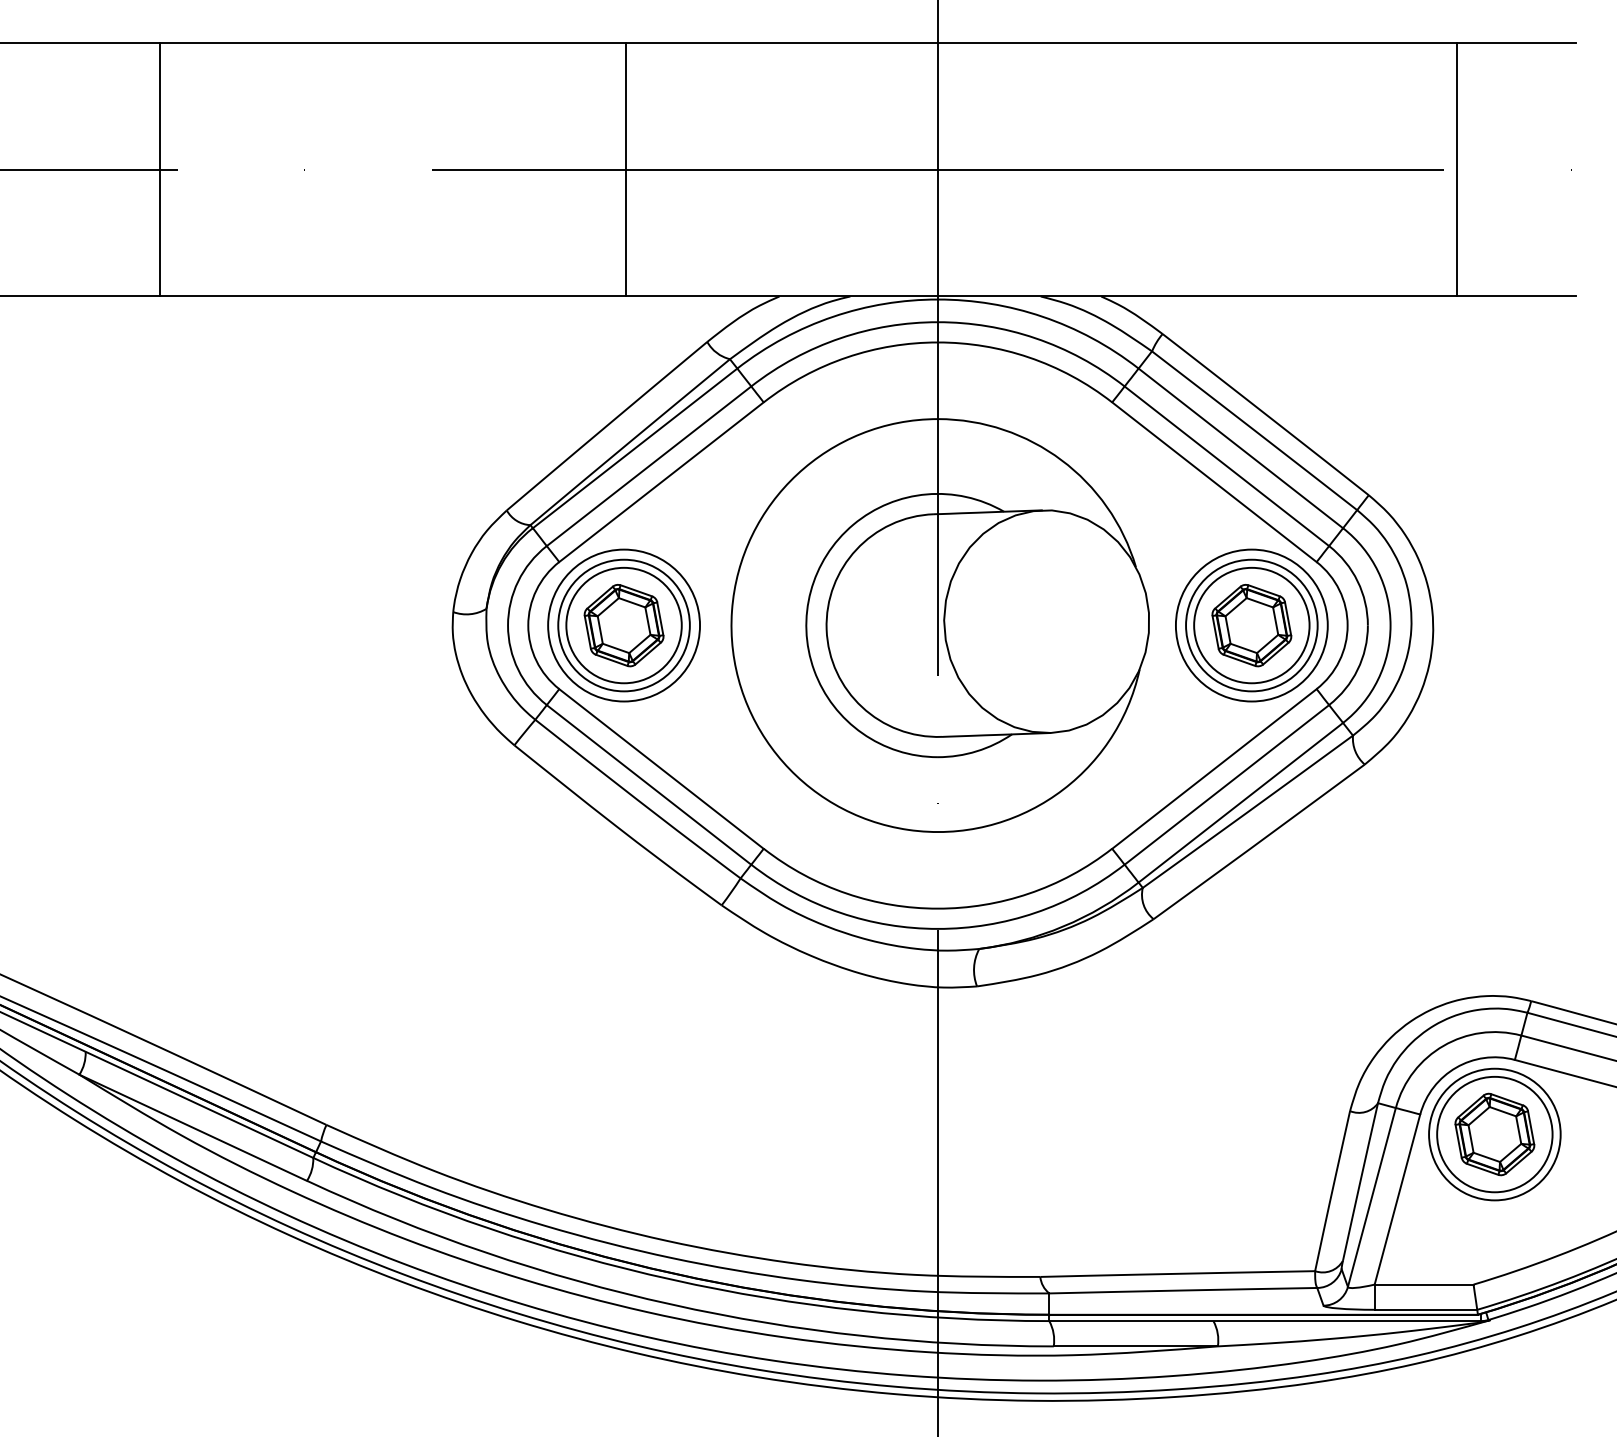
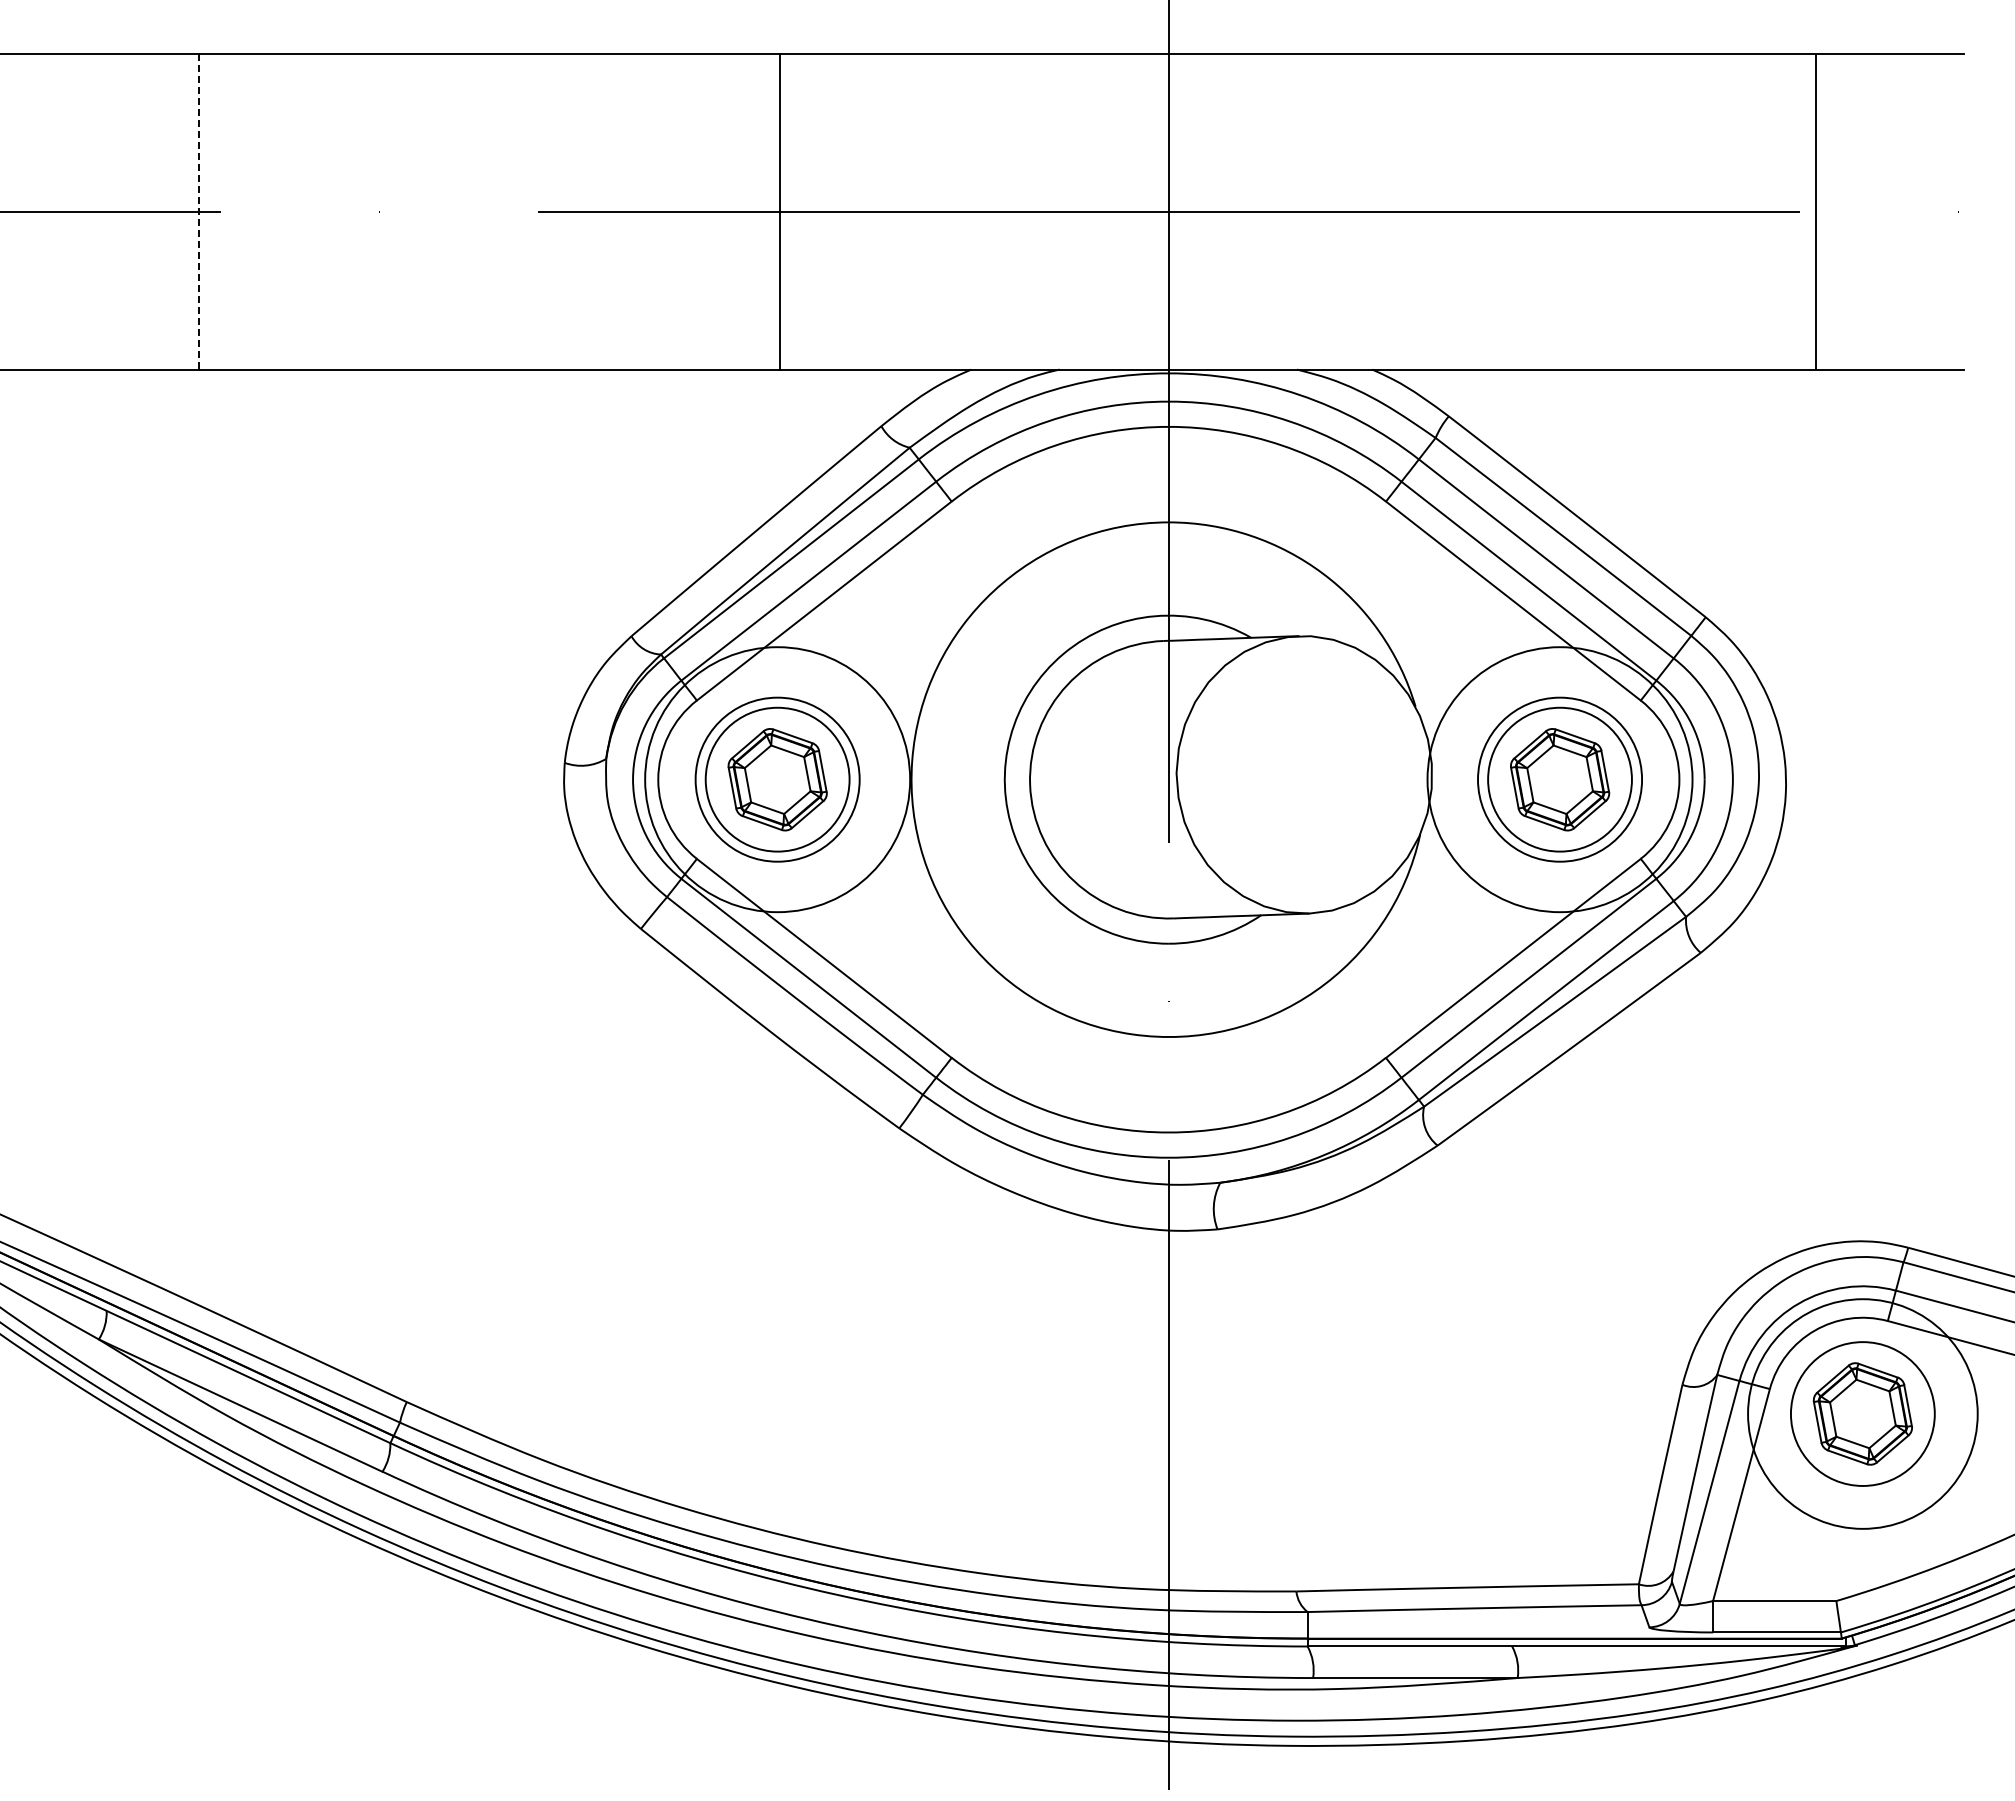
line: (160, 169) -> (199, 211), solid -> dashed
circle: (623, 625) -> (777, 779), size x1.4
circle: (1251, 625) -> (1559, 779), size x1.4
circle: (1494, 1134) -> (1862, 1414), size x1.4

